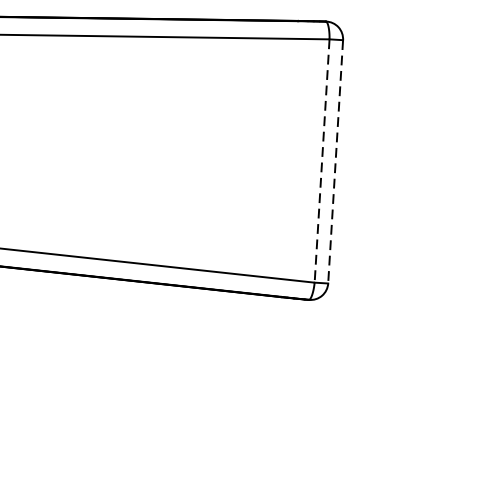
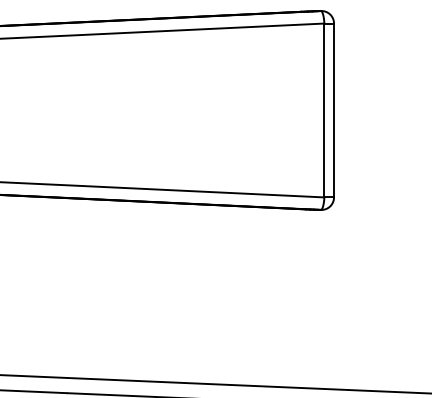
line: (322, 161) -> (324, 110), dashed -> solid
line: (336, 161) -> (334, 110), dashed -> solid

